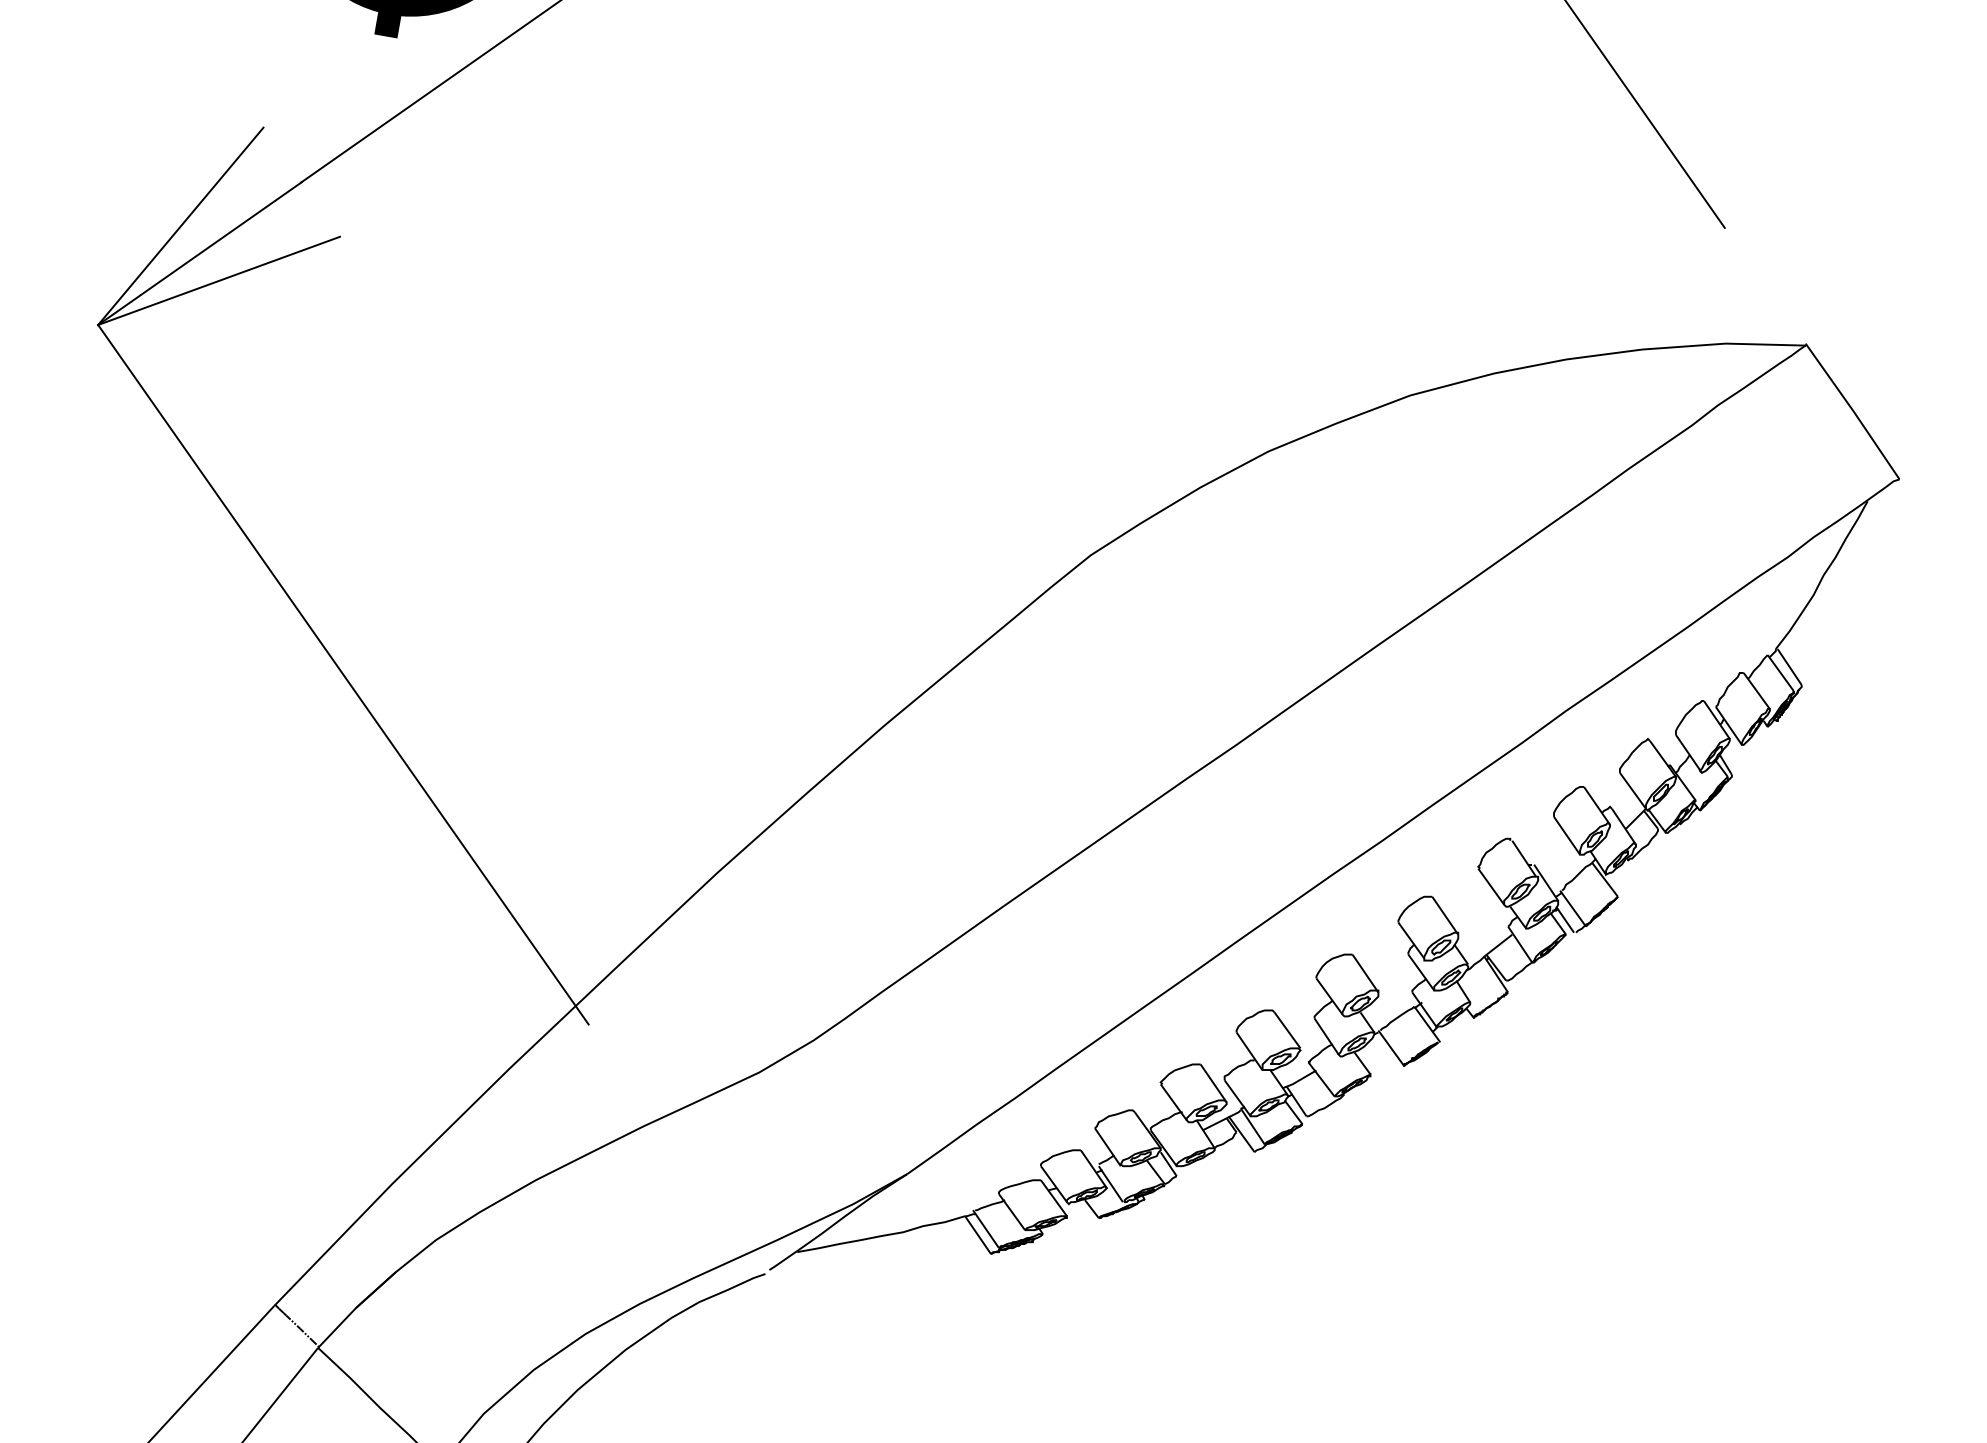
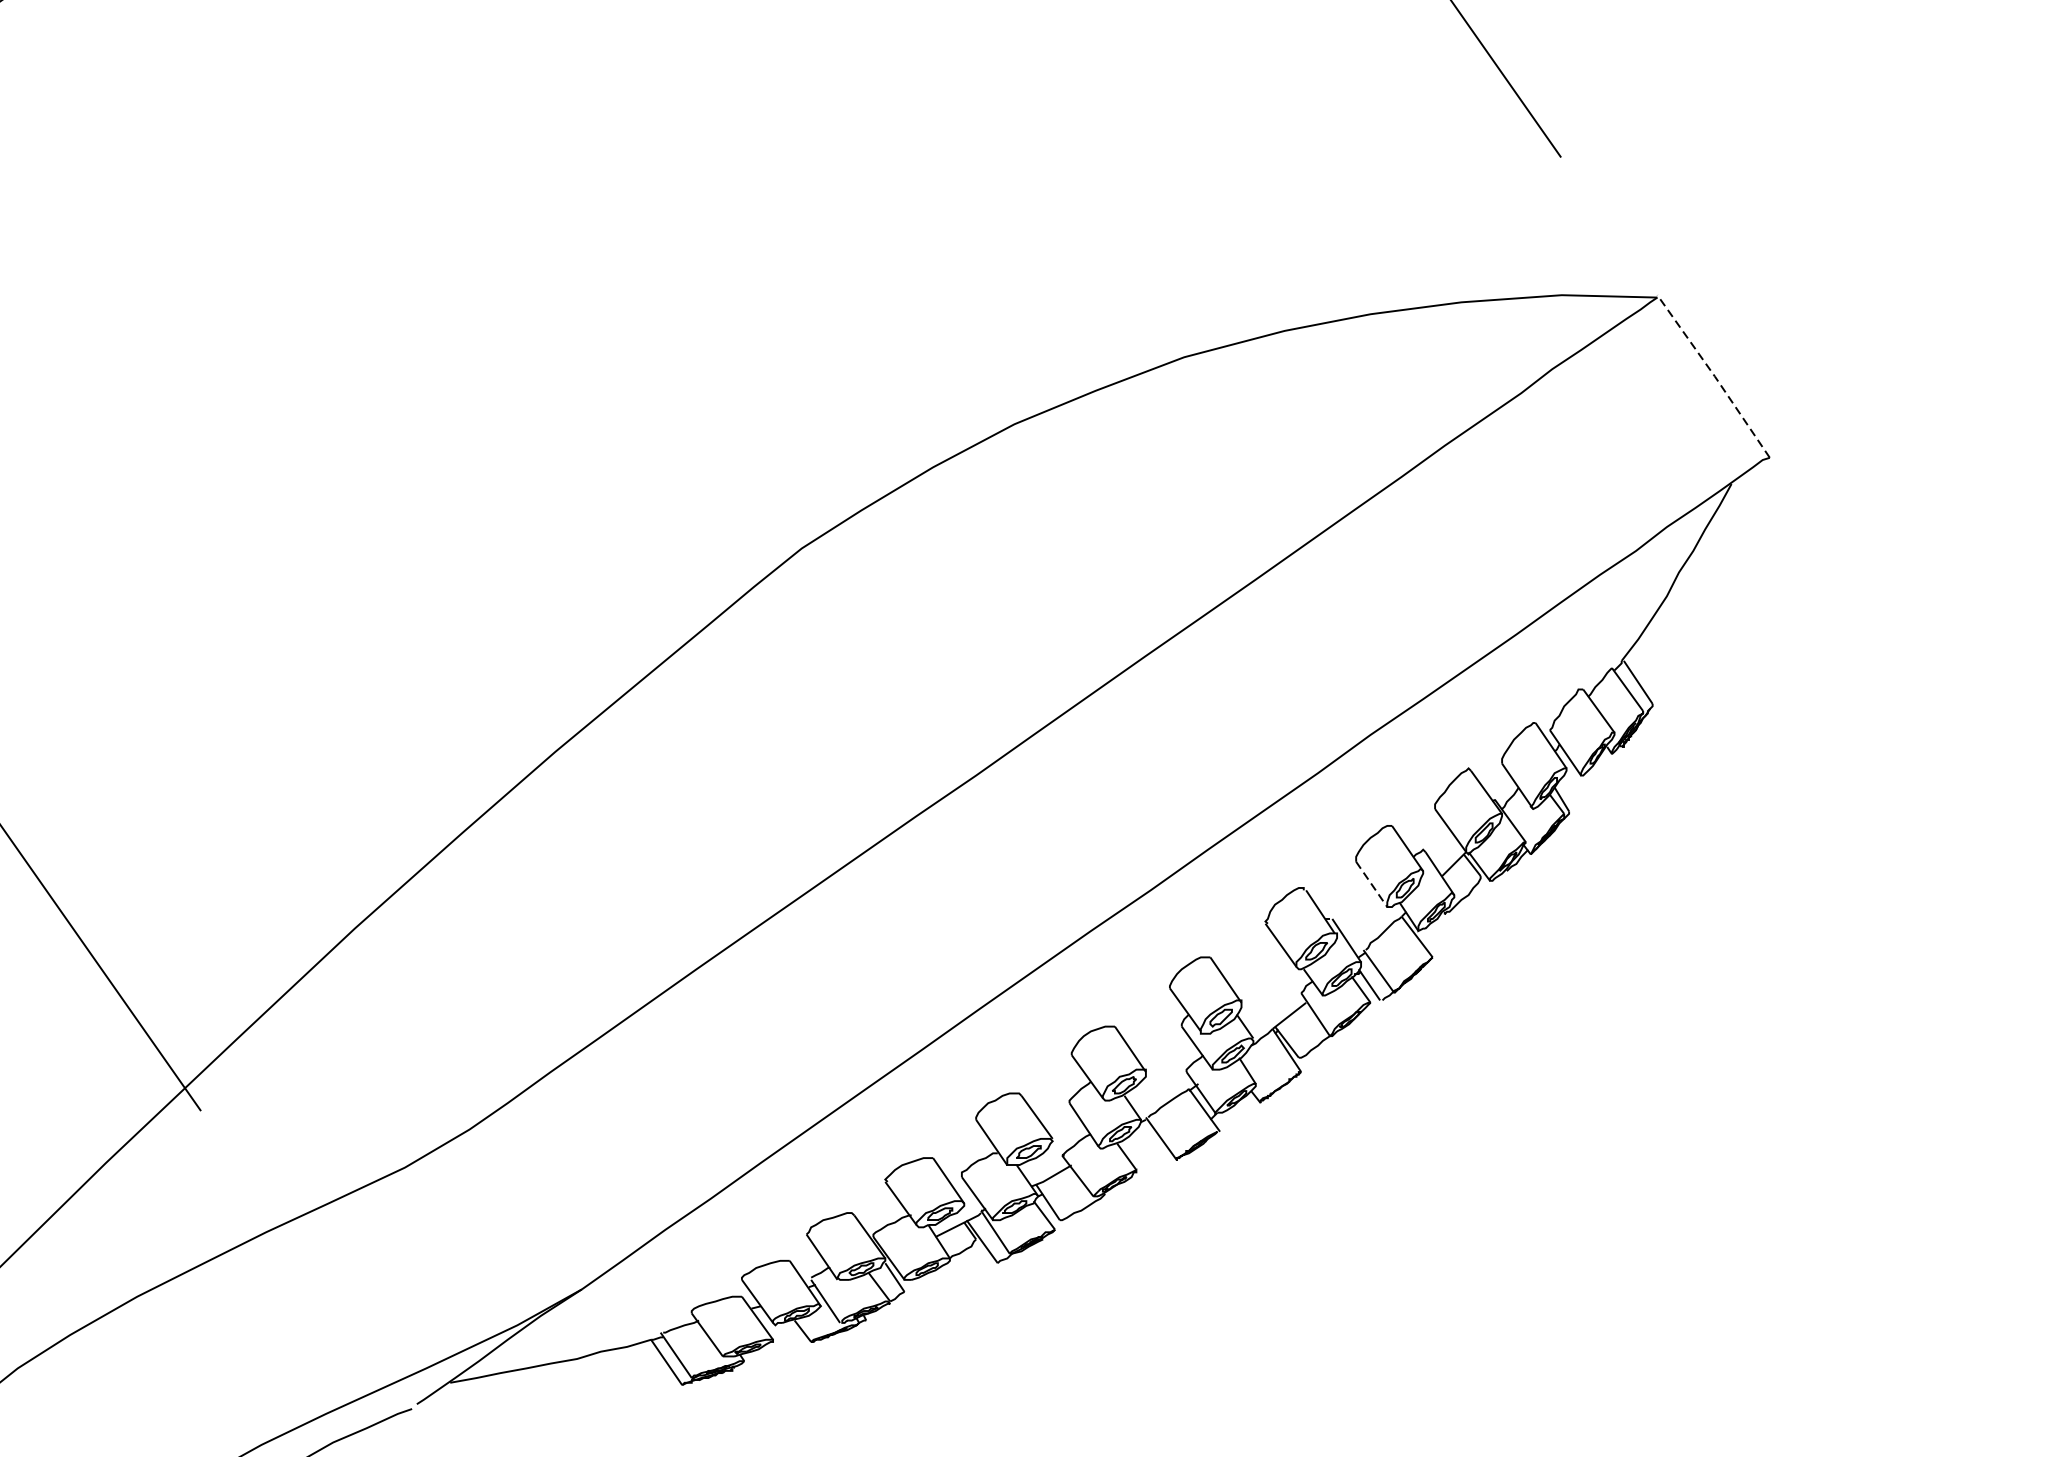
line: (1853, 410) -> (1714, 375), solid -> dashed
line: (1567, 835) -> (1372, 884), solid -> dashed

